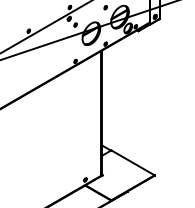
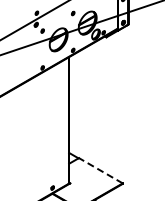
line: (133, 162) -> (101, 170), solid -> dashed

